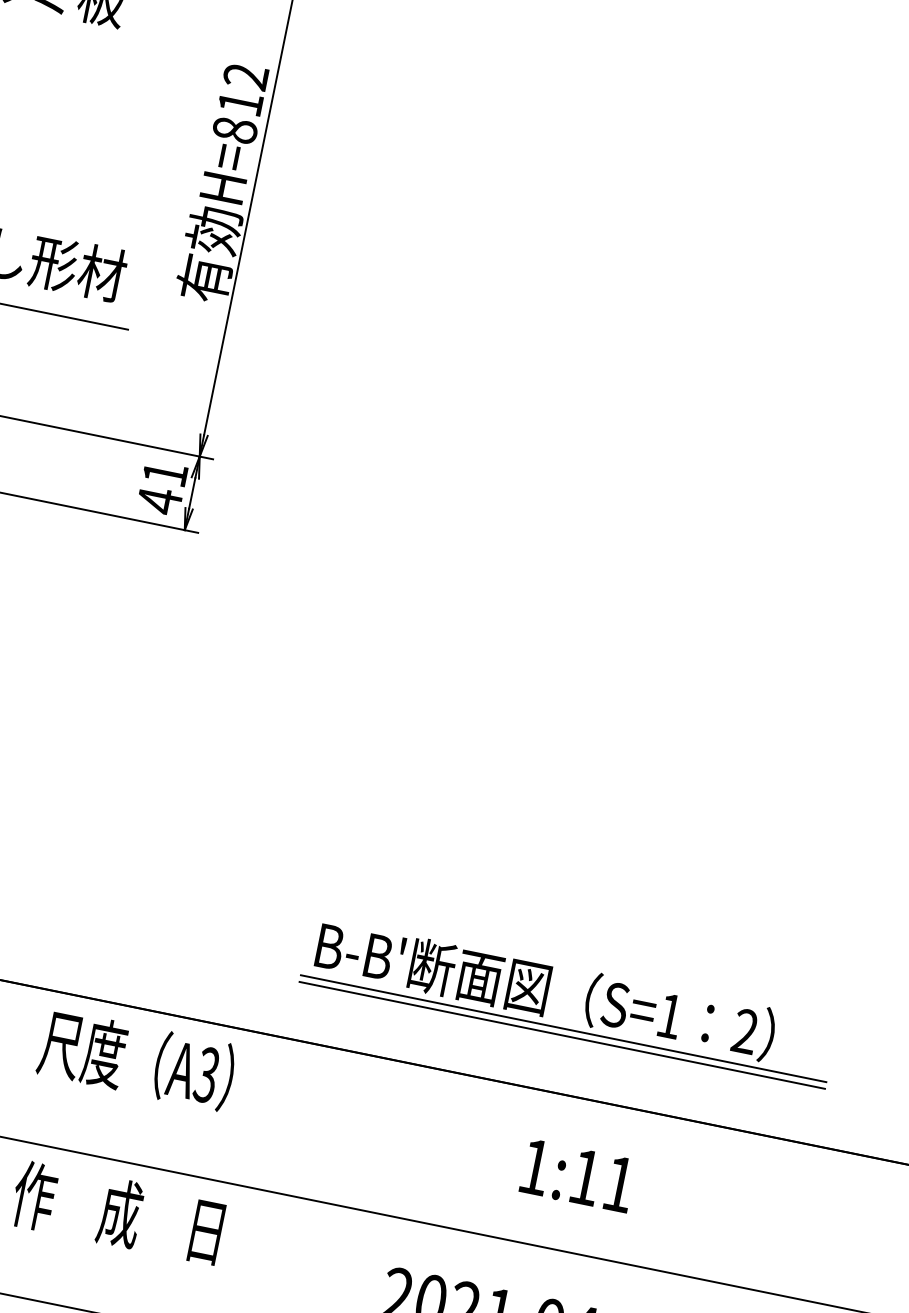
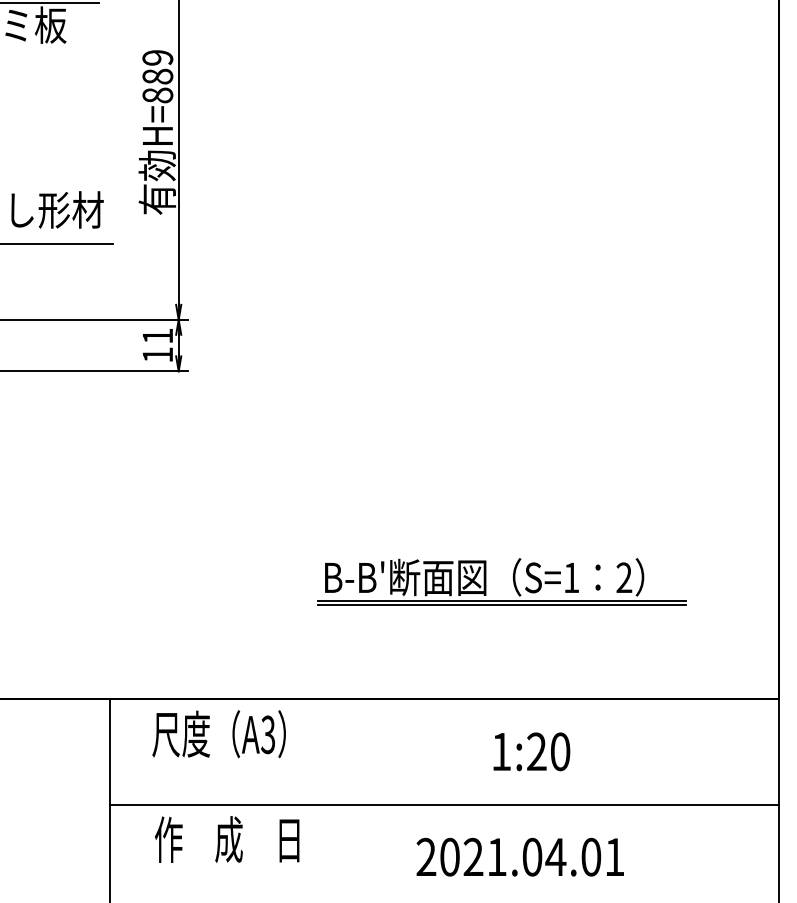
text: (242, 90) -> (157, 67), H=812 -> H=889
text: (159, 499) -> (157, 354), 41 -> 11
part: (585, 998) -> (512, 577), moved
text: (602, 1180) -> (548, 751), 1:11 -> 1:20

